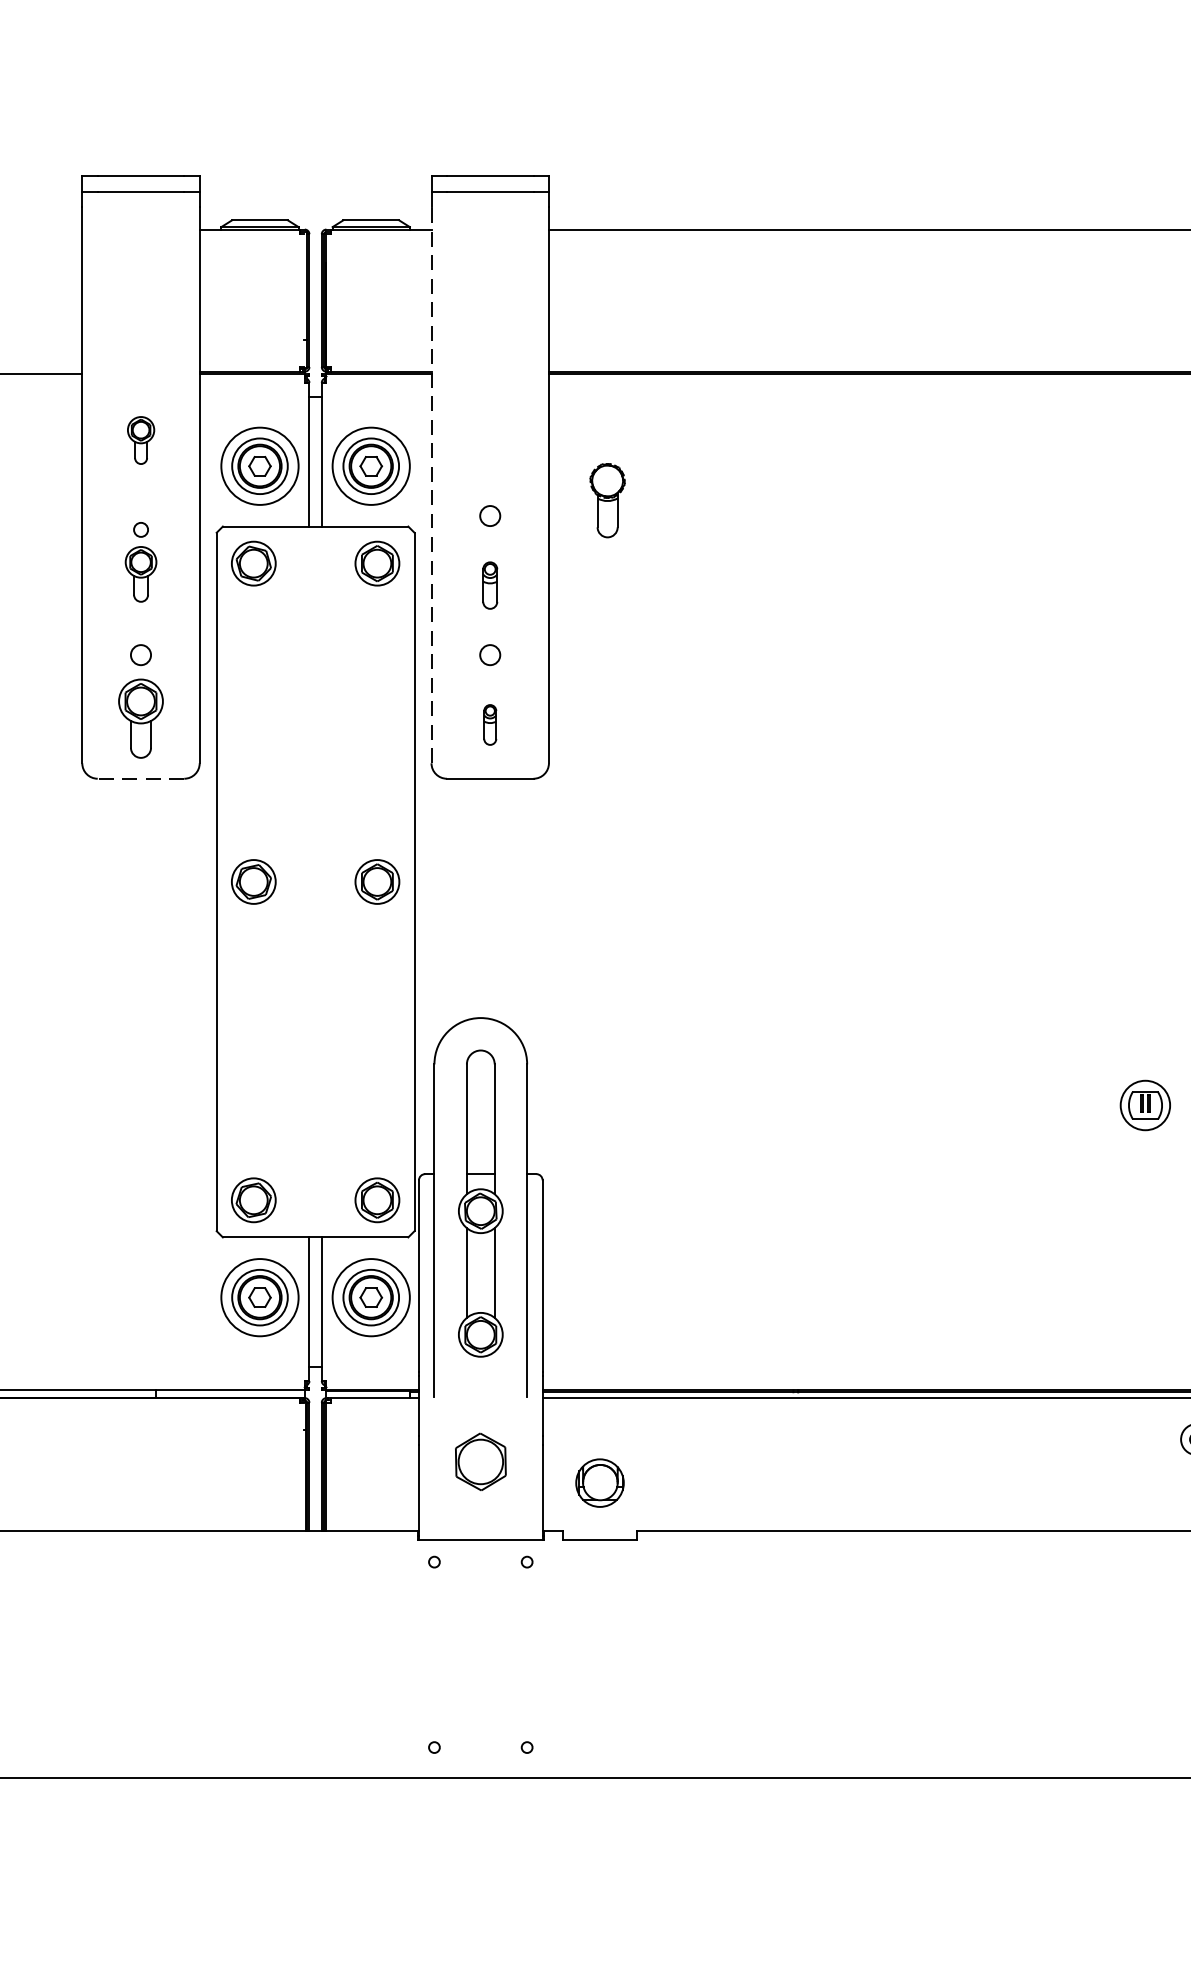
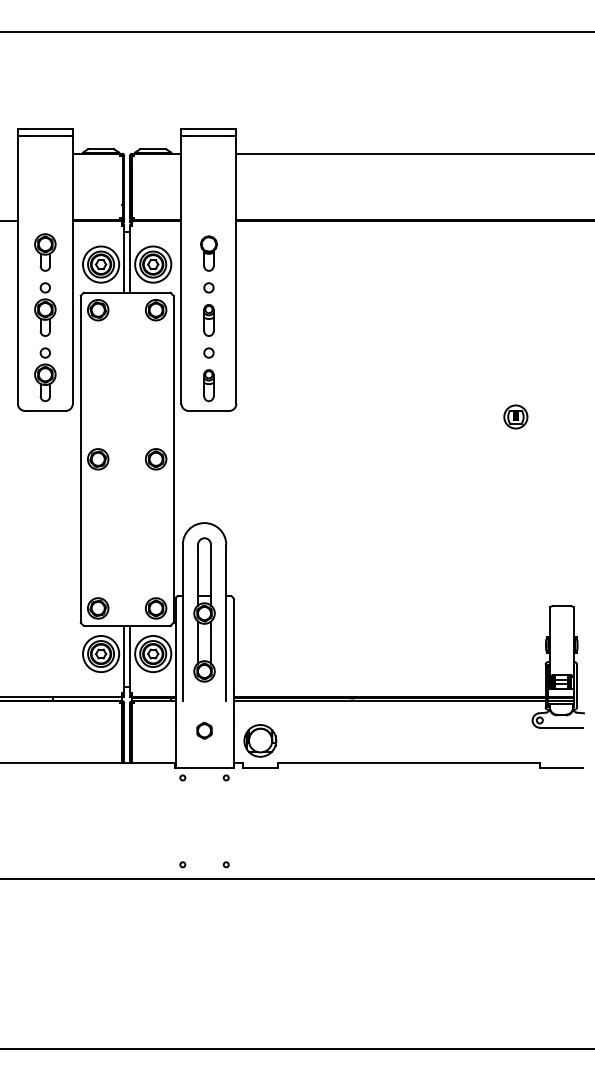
part: (141, 440) -> (45, 252), size x1.67
line: (431, 483) -> (181, 272), dashed -> solid
part: (606, 500) -> (208, 253), moved
part: (141, 562) -> (45, 309), size x1.43
part: (489, 585) -> (208, 320), size x1.43
part: (489, 724) -> (208, 385), size x1.67
line: (139, 777) -> (44, 410), dashed -> solid
part: (1144, 1104) -> (515, 416), moved
part: (480, 1460) -> (204, 730), size x0.62
part: (600, 1482) -> (260, 740), size x1.43

